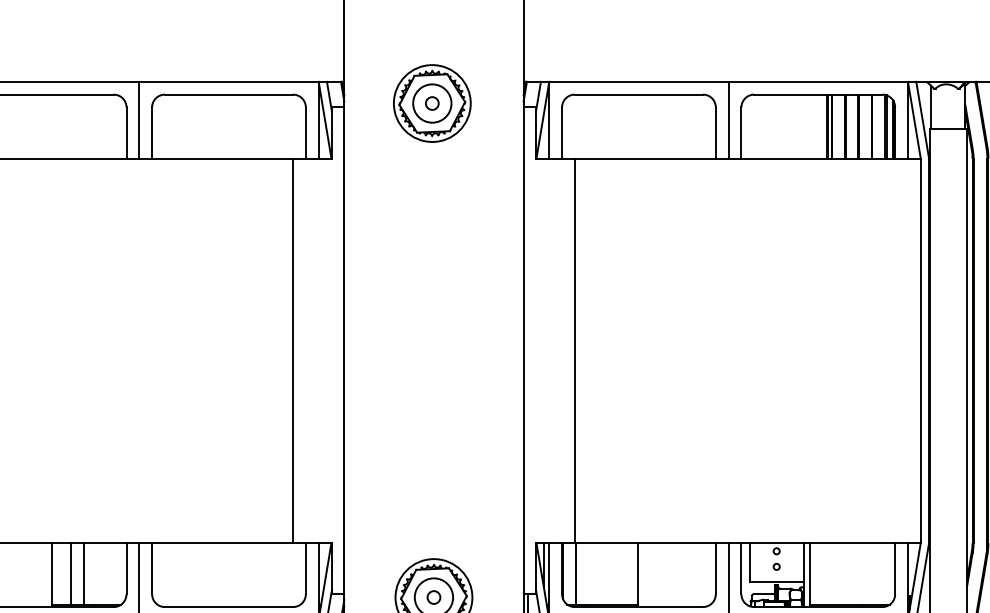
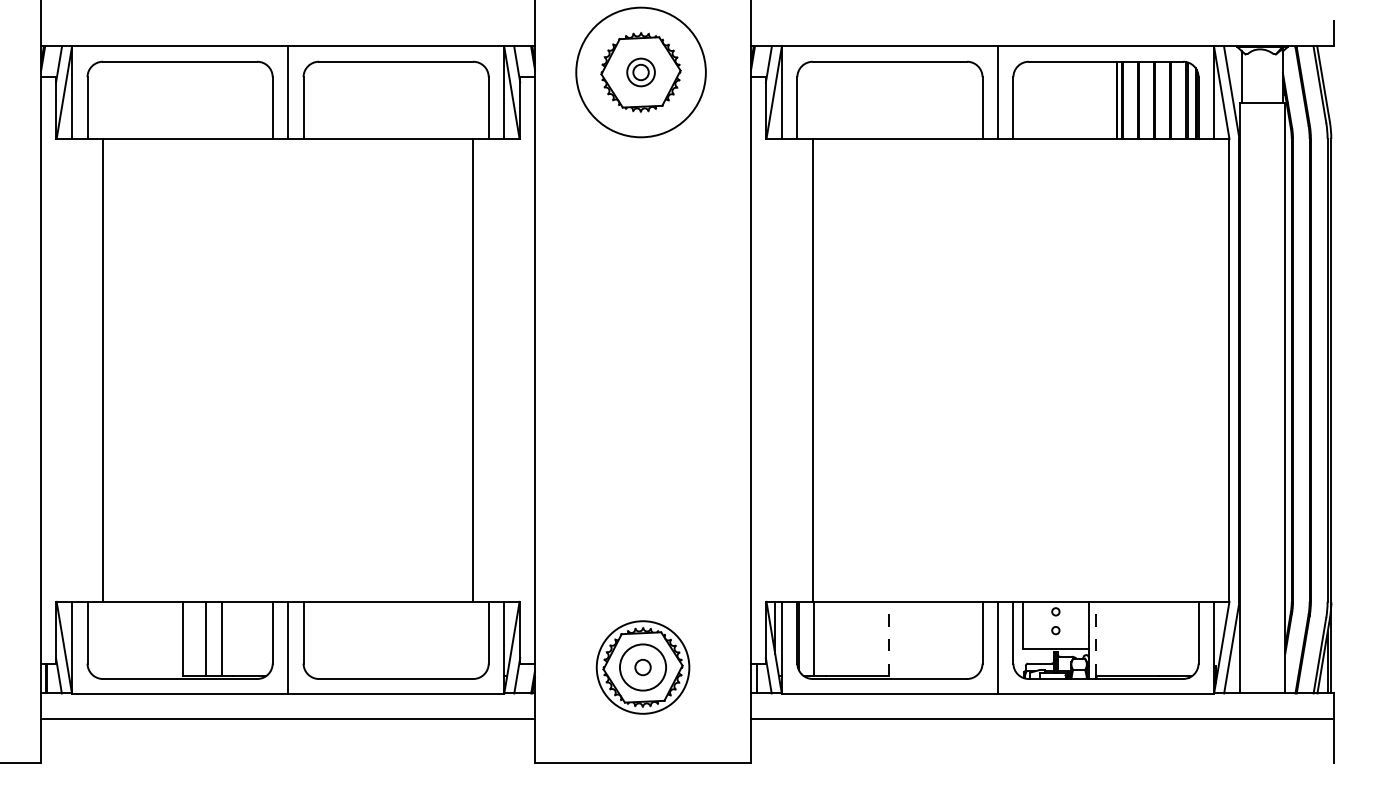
circle: (431, 103) -> (640, 72), size x1.4
circle: (432, 103) -> (641, 72), size x0.6
line: (637, 573) -> (888, 638), solid -> dashed
line: (810, 573) -> (1096, 638), solid -> dashed

